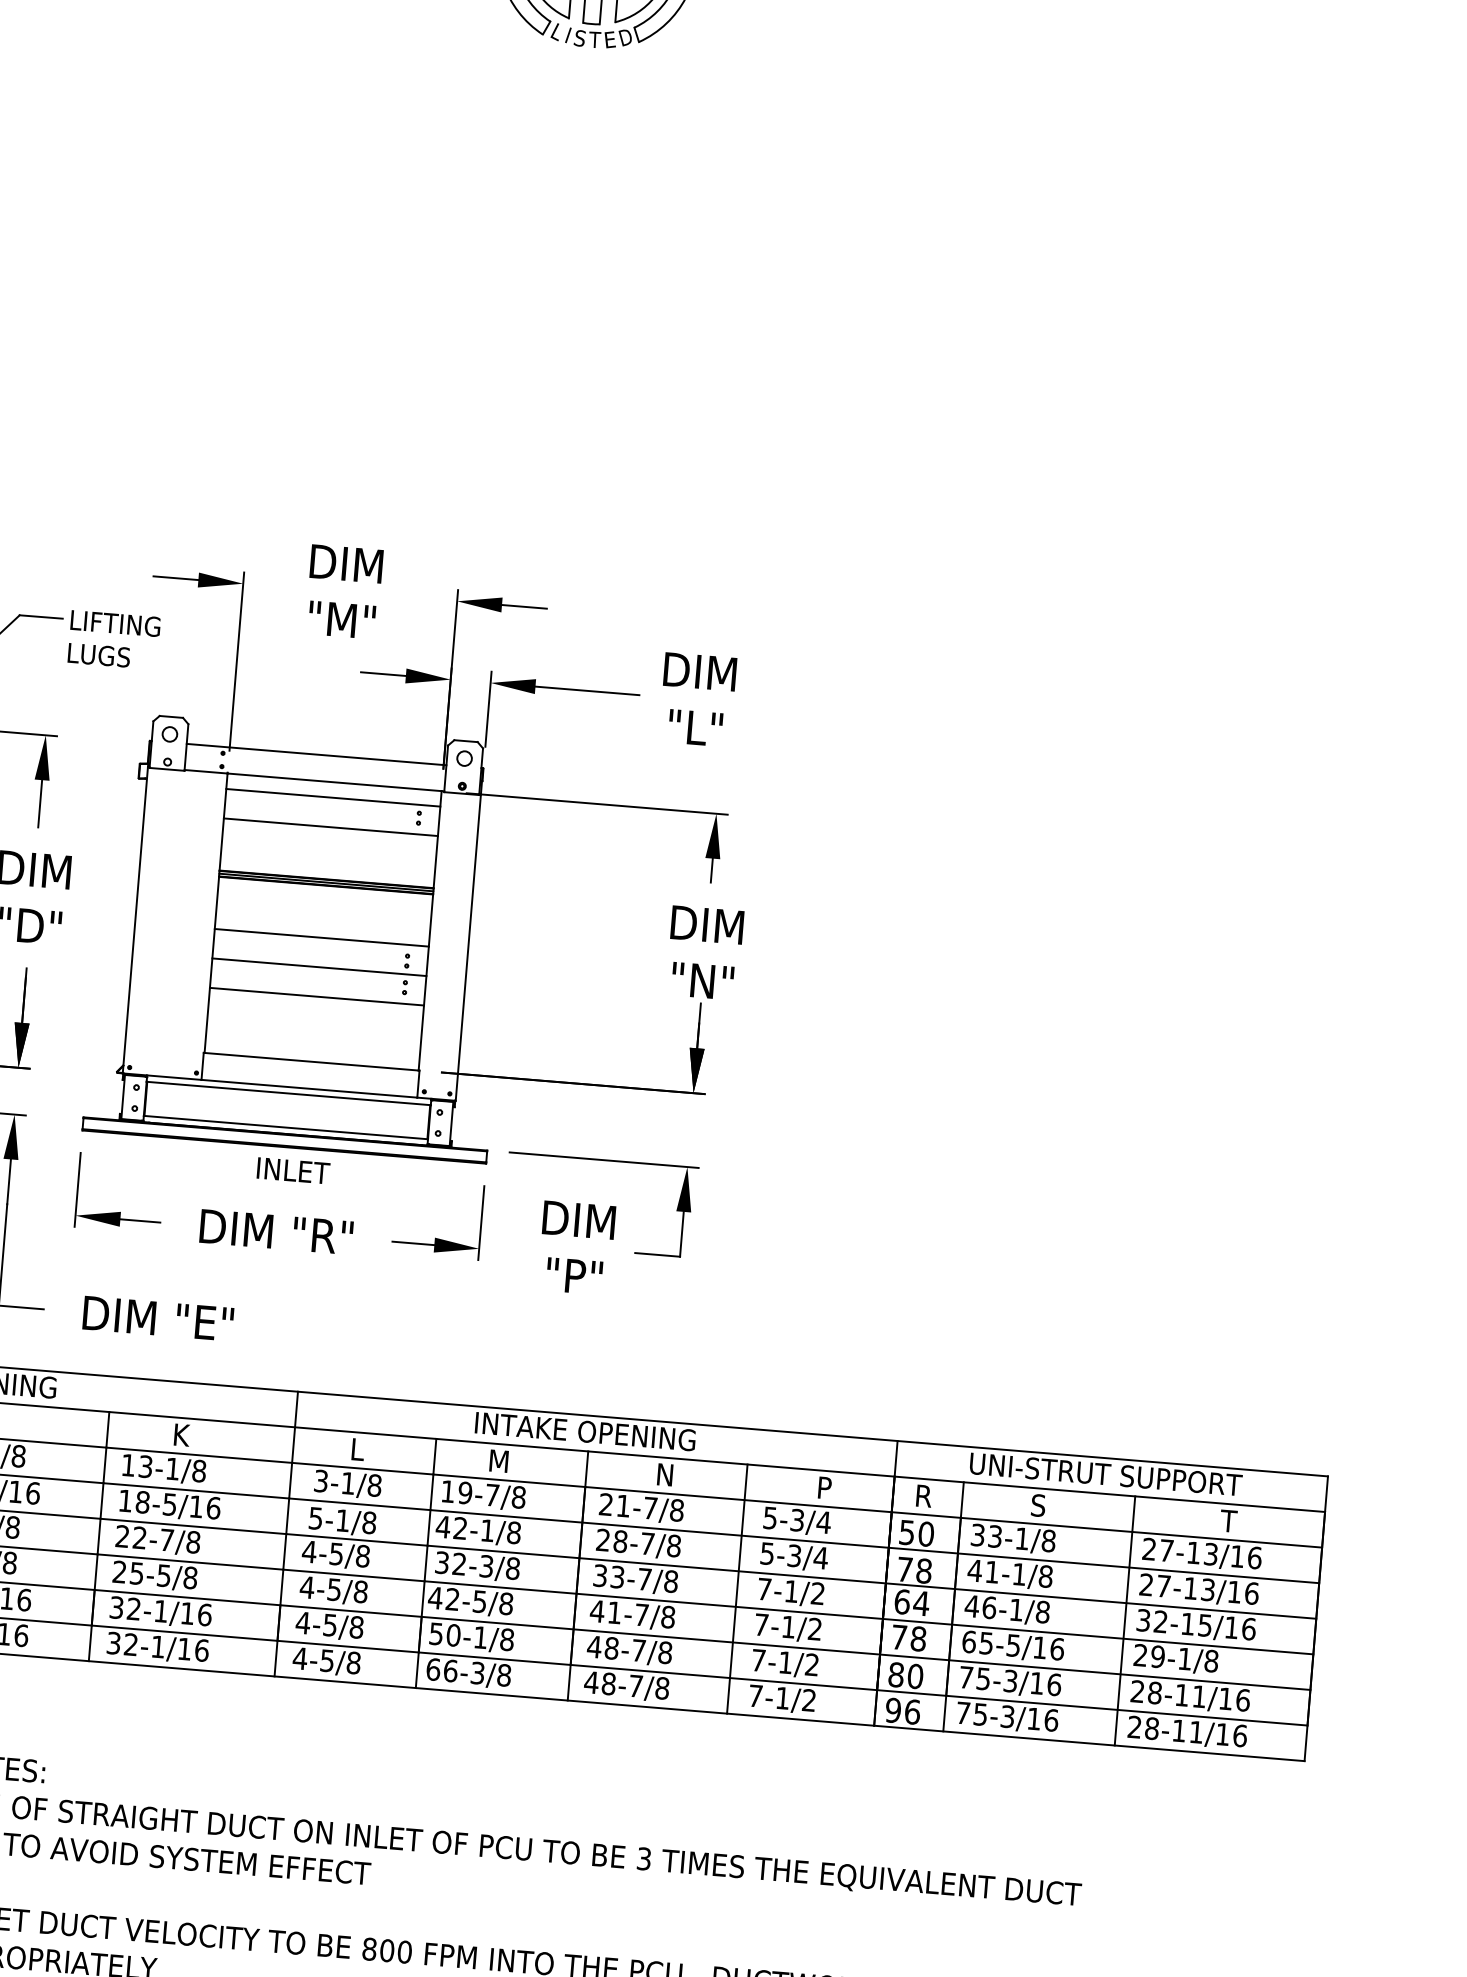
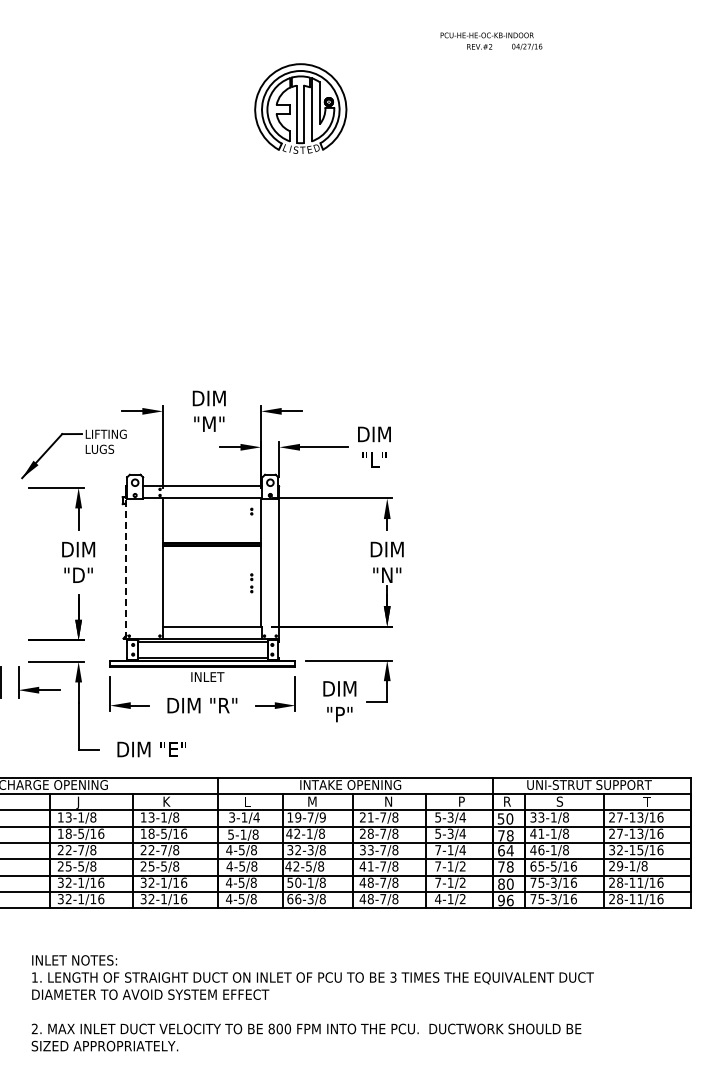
line: (332, 797) -> (211, 505), removed
line: (329, 828) -> (211, 519), removed
line: (135, 919) -> (126, 568), solid -> dashed
line: (320, 937) -> (211, 569), removed
line: (318, 967) -> (211, 583), removed
line: (315, 995) -> (211, 596), removed
text: (374, 1485) -> (256, 817), 3-1/8 -> 3-1/4
text: (518, 1497) -> (322, 817), 19-7/8 -> 19-7/9
text: (817, 1594) -> (462, 850), 7-1/2 -> 7-1/4
text: (756, 1696) -> (438, 899), 7-1/2 -> 4-1/2

